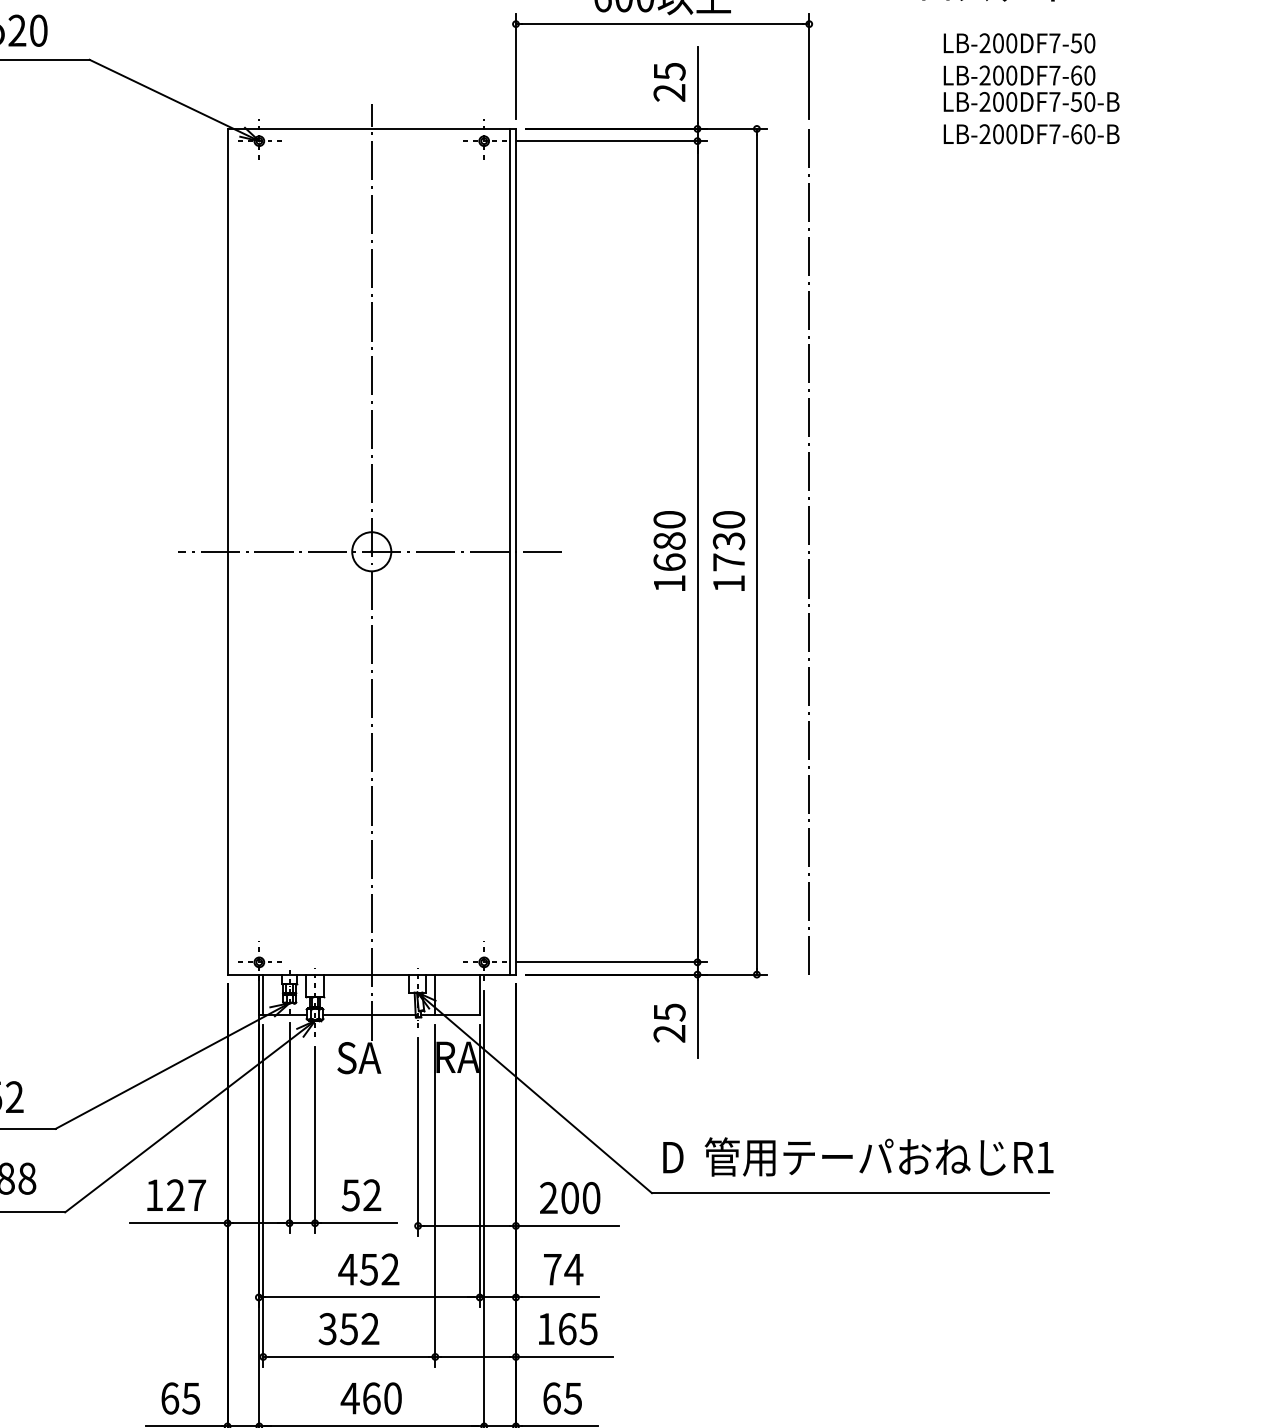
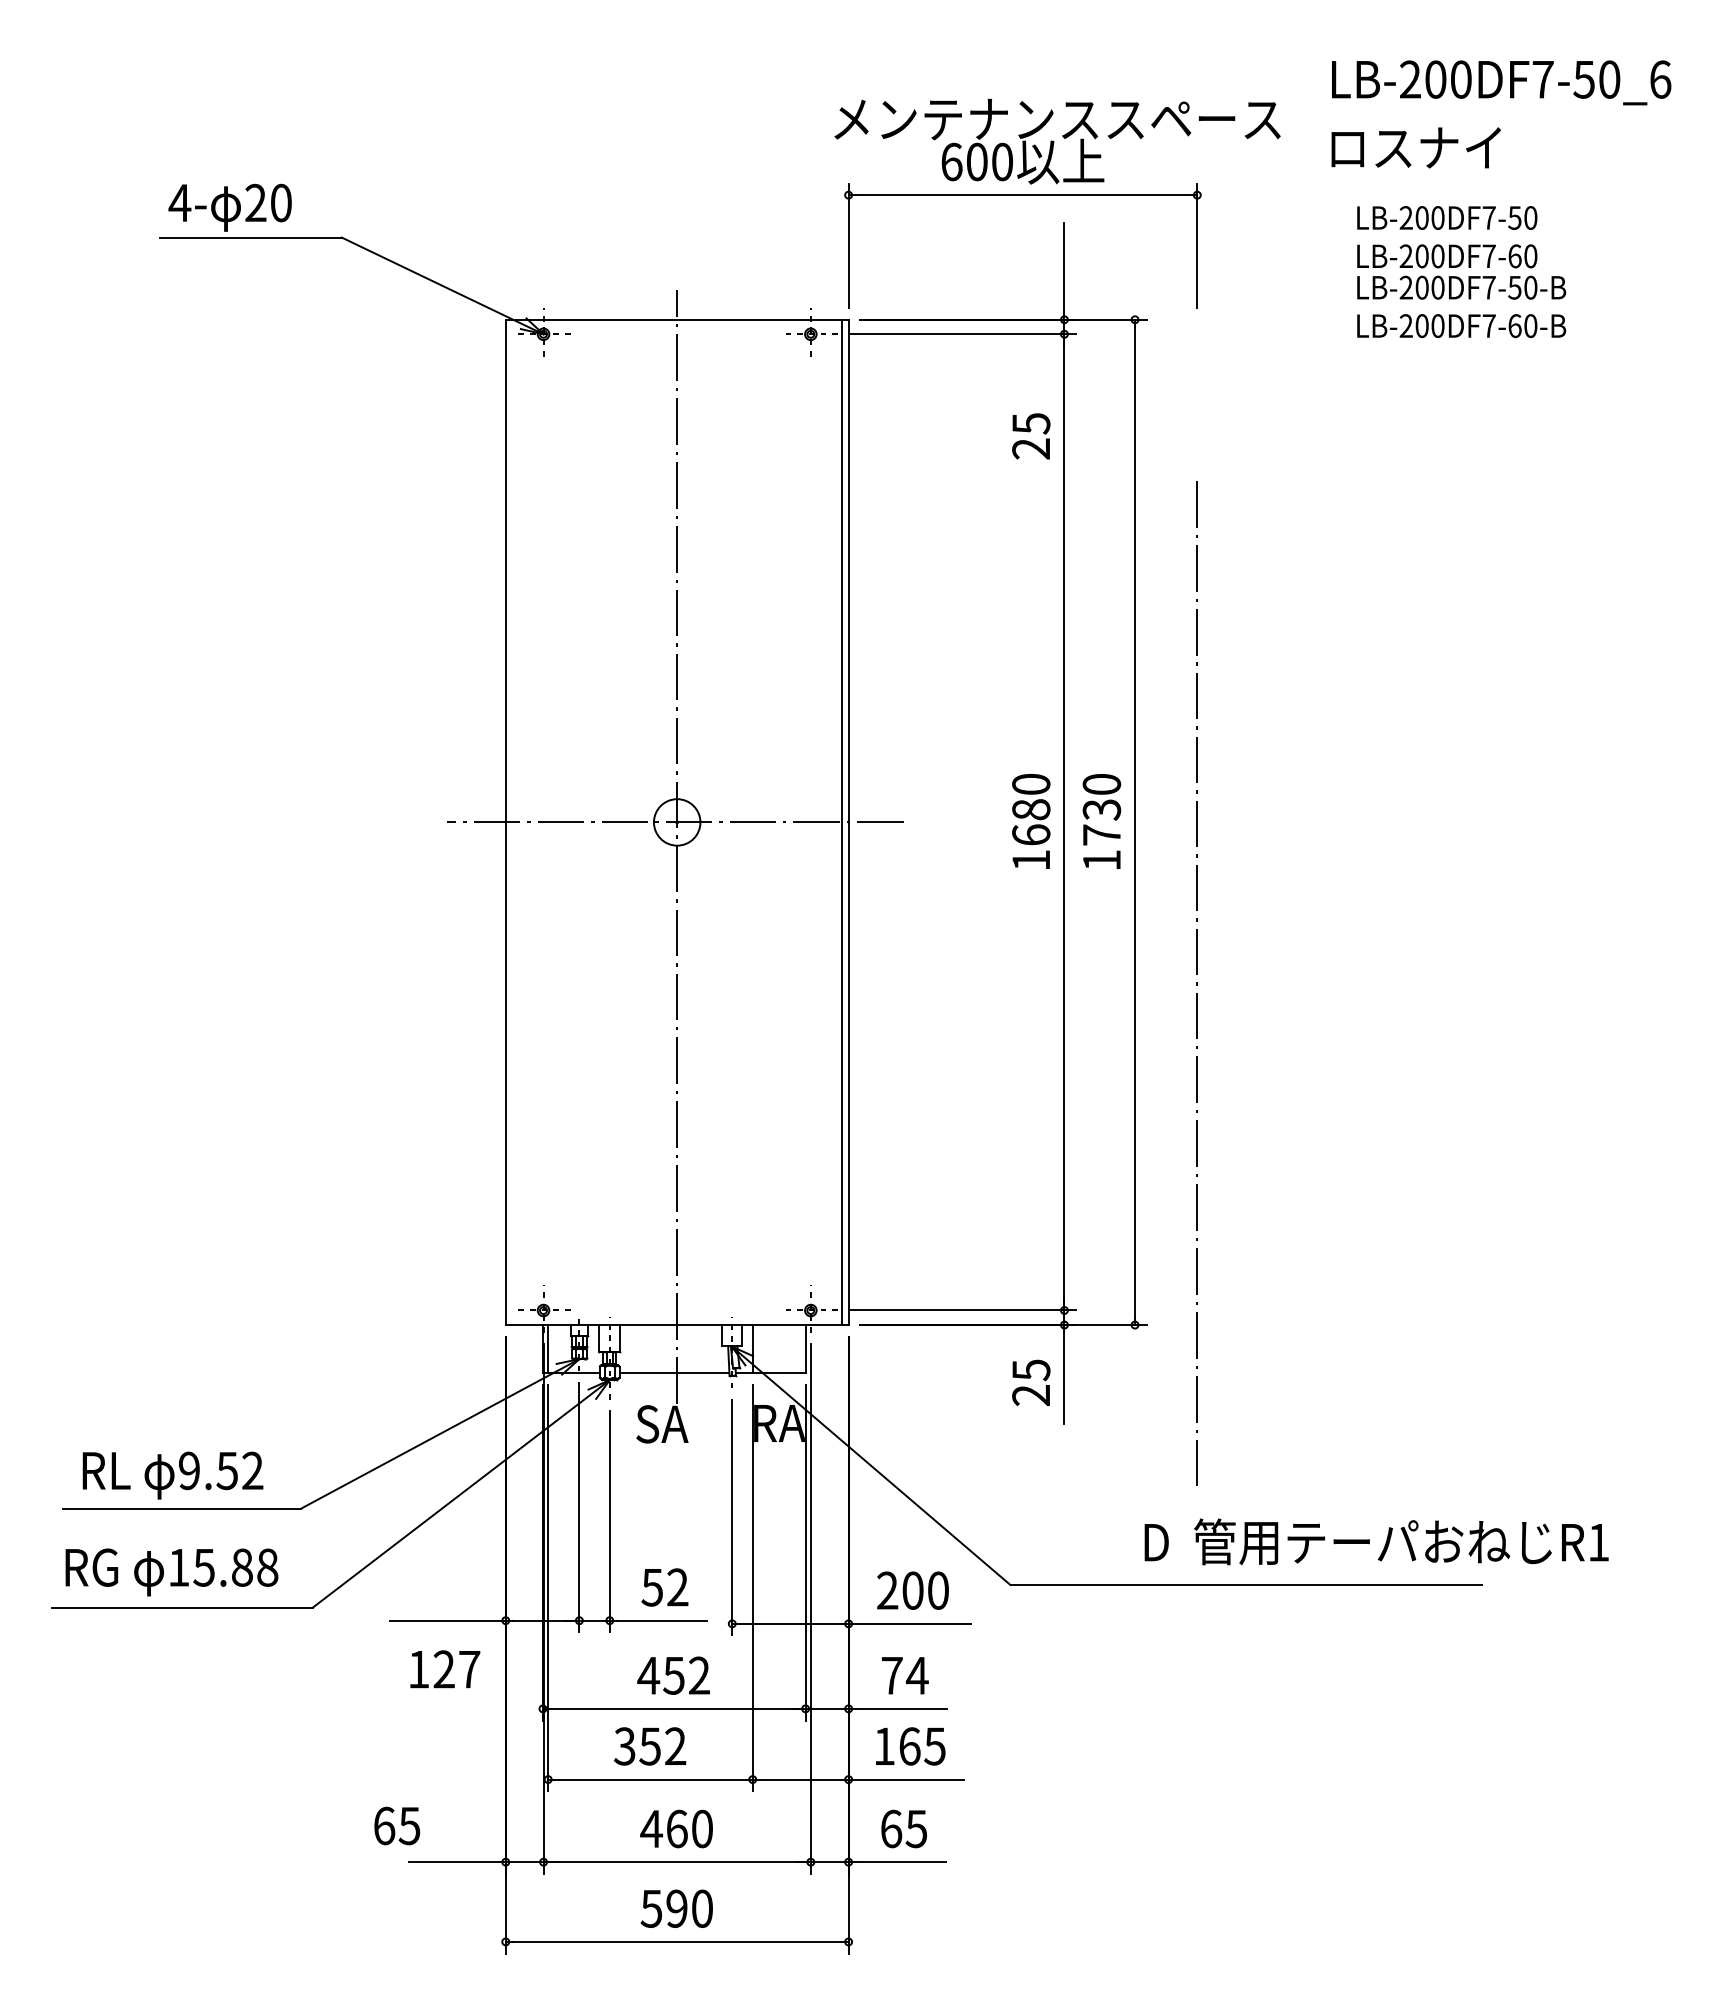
text: (669, 82) -> (1031, 436), moved
line: (808, 551) -> (1196, 983), moved
text: (858, 1156) -> (1376, 1541), moved
text: (176, 1195) -> (445, 1669), moved
text: (181, 1398) -> (397, 1825), moved

